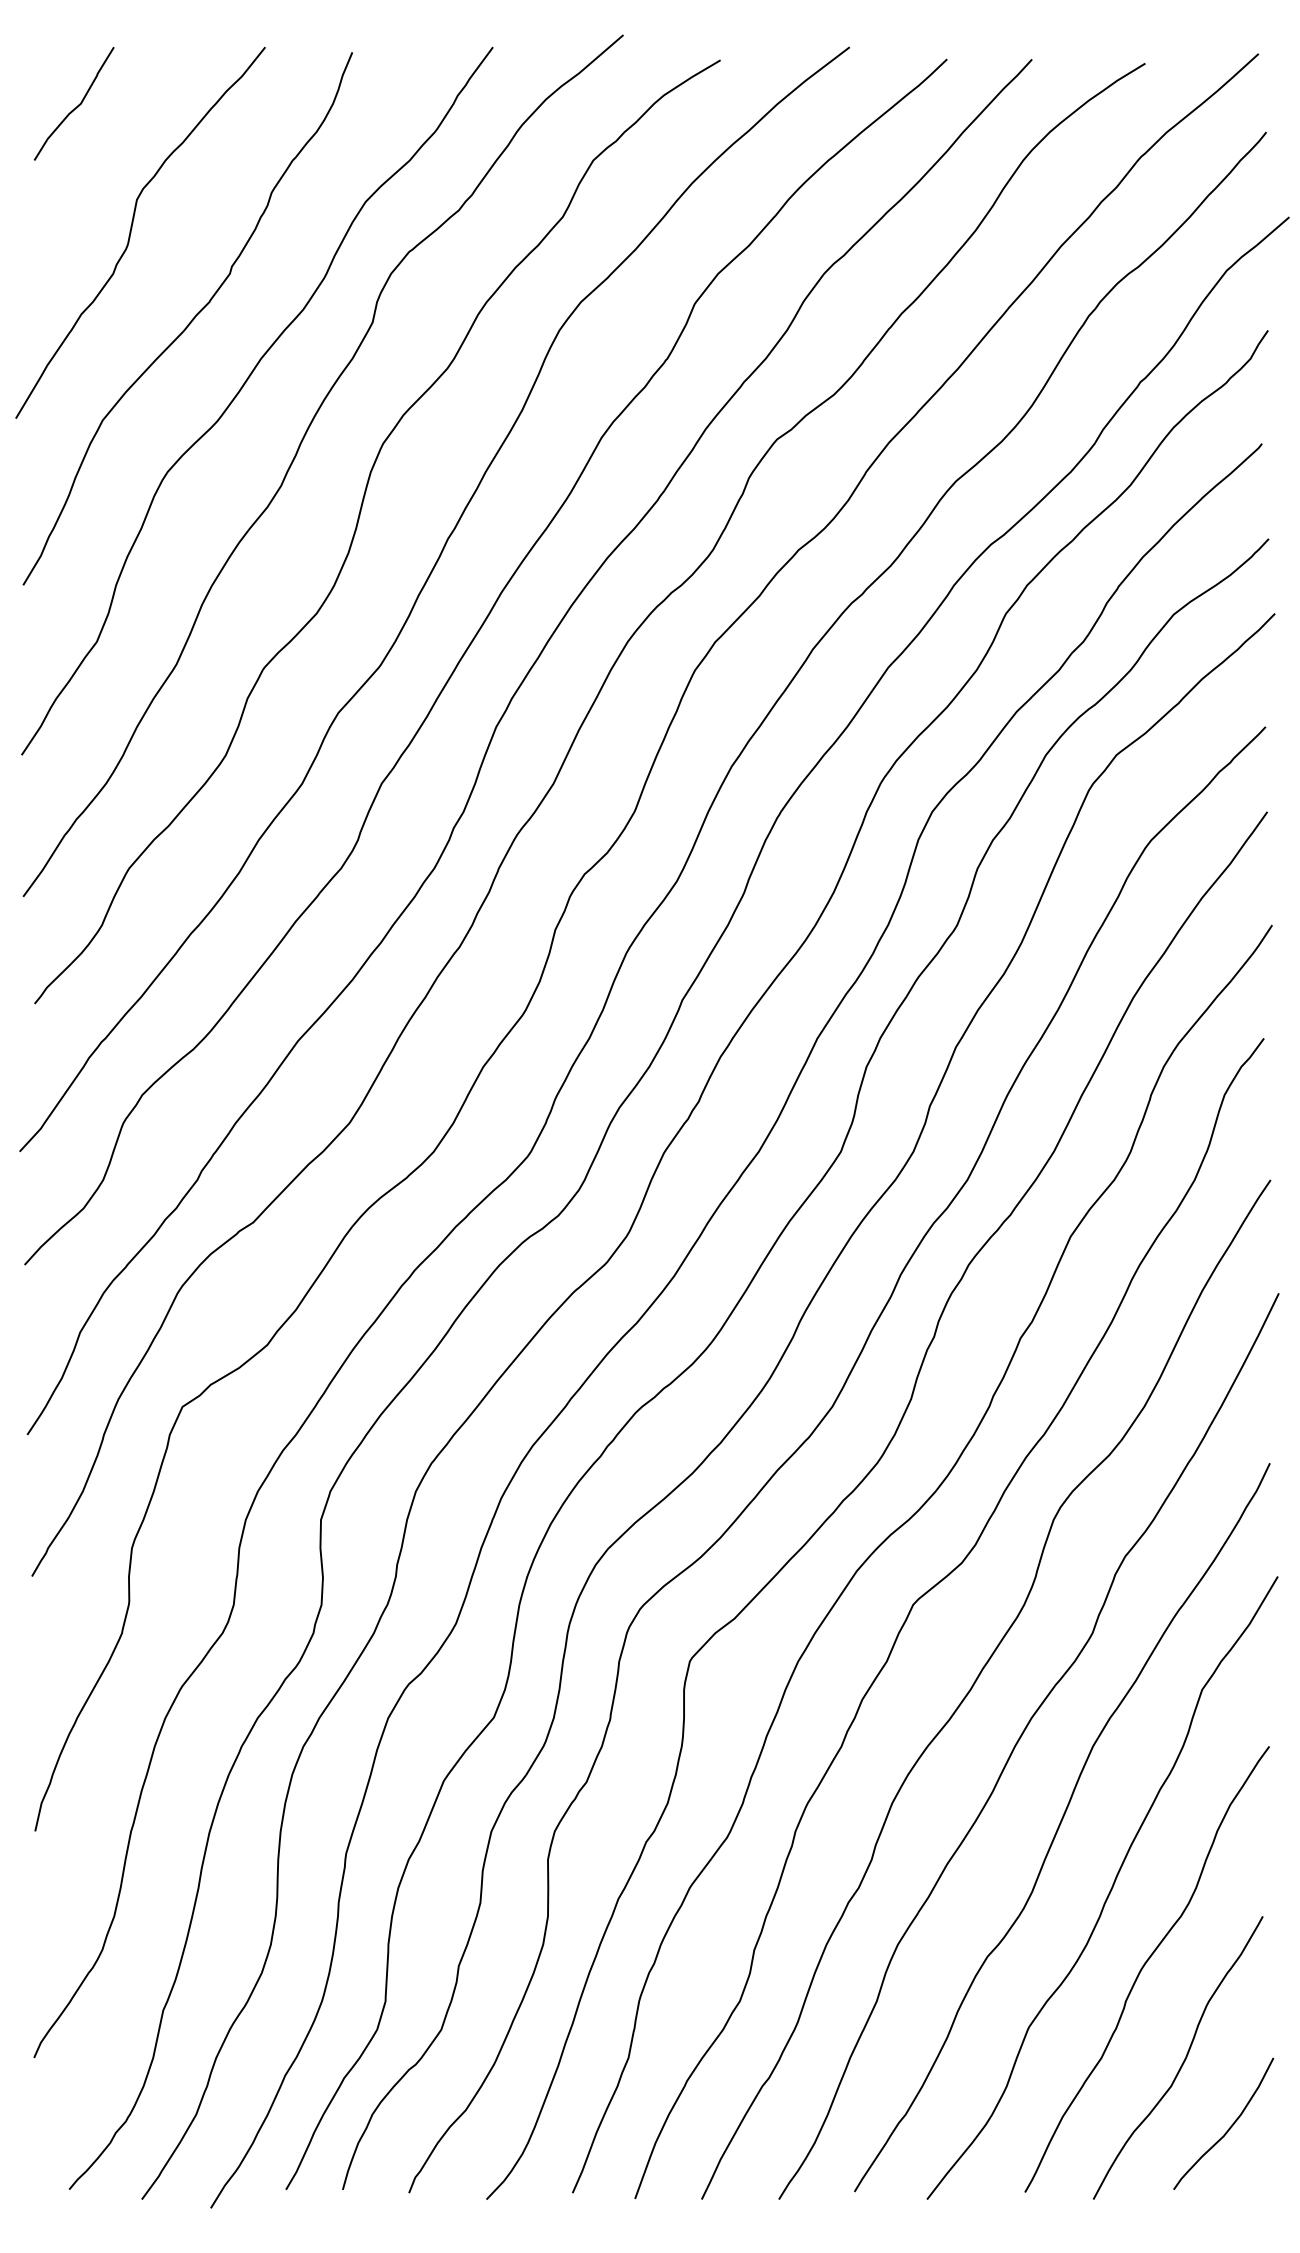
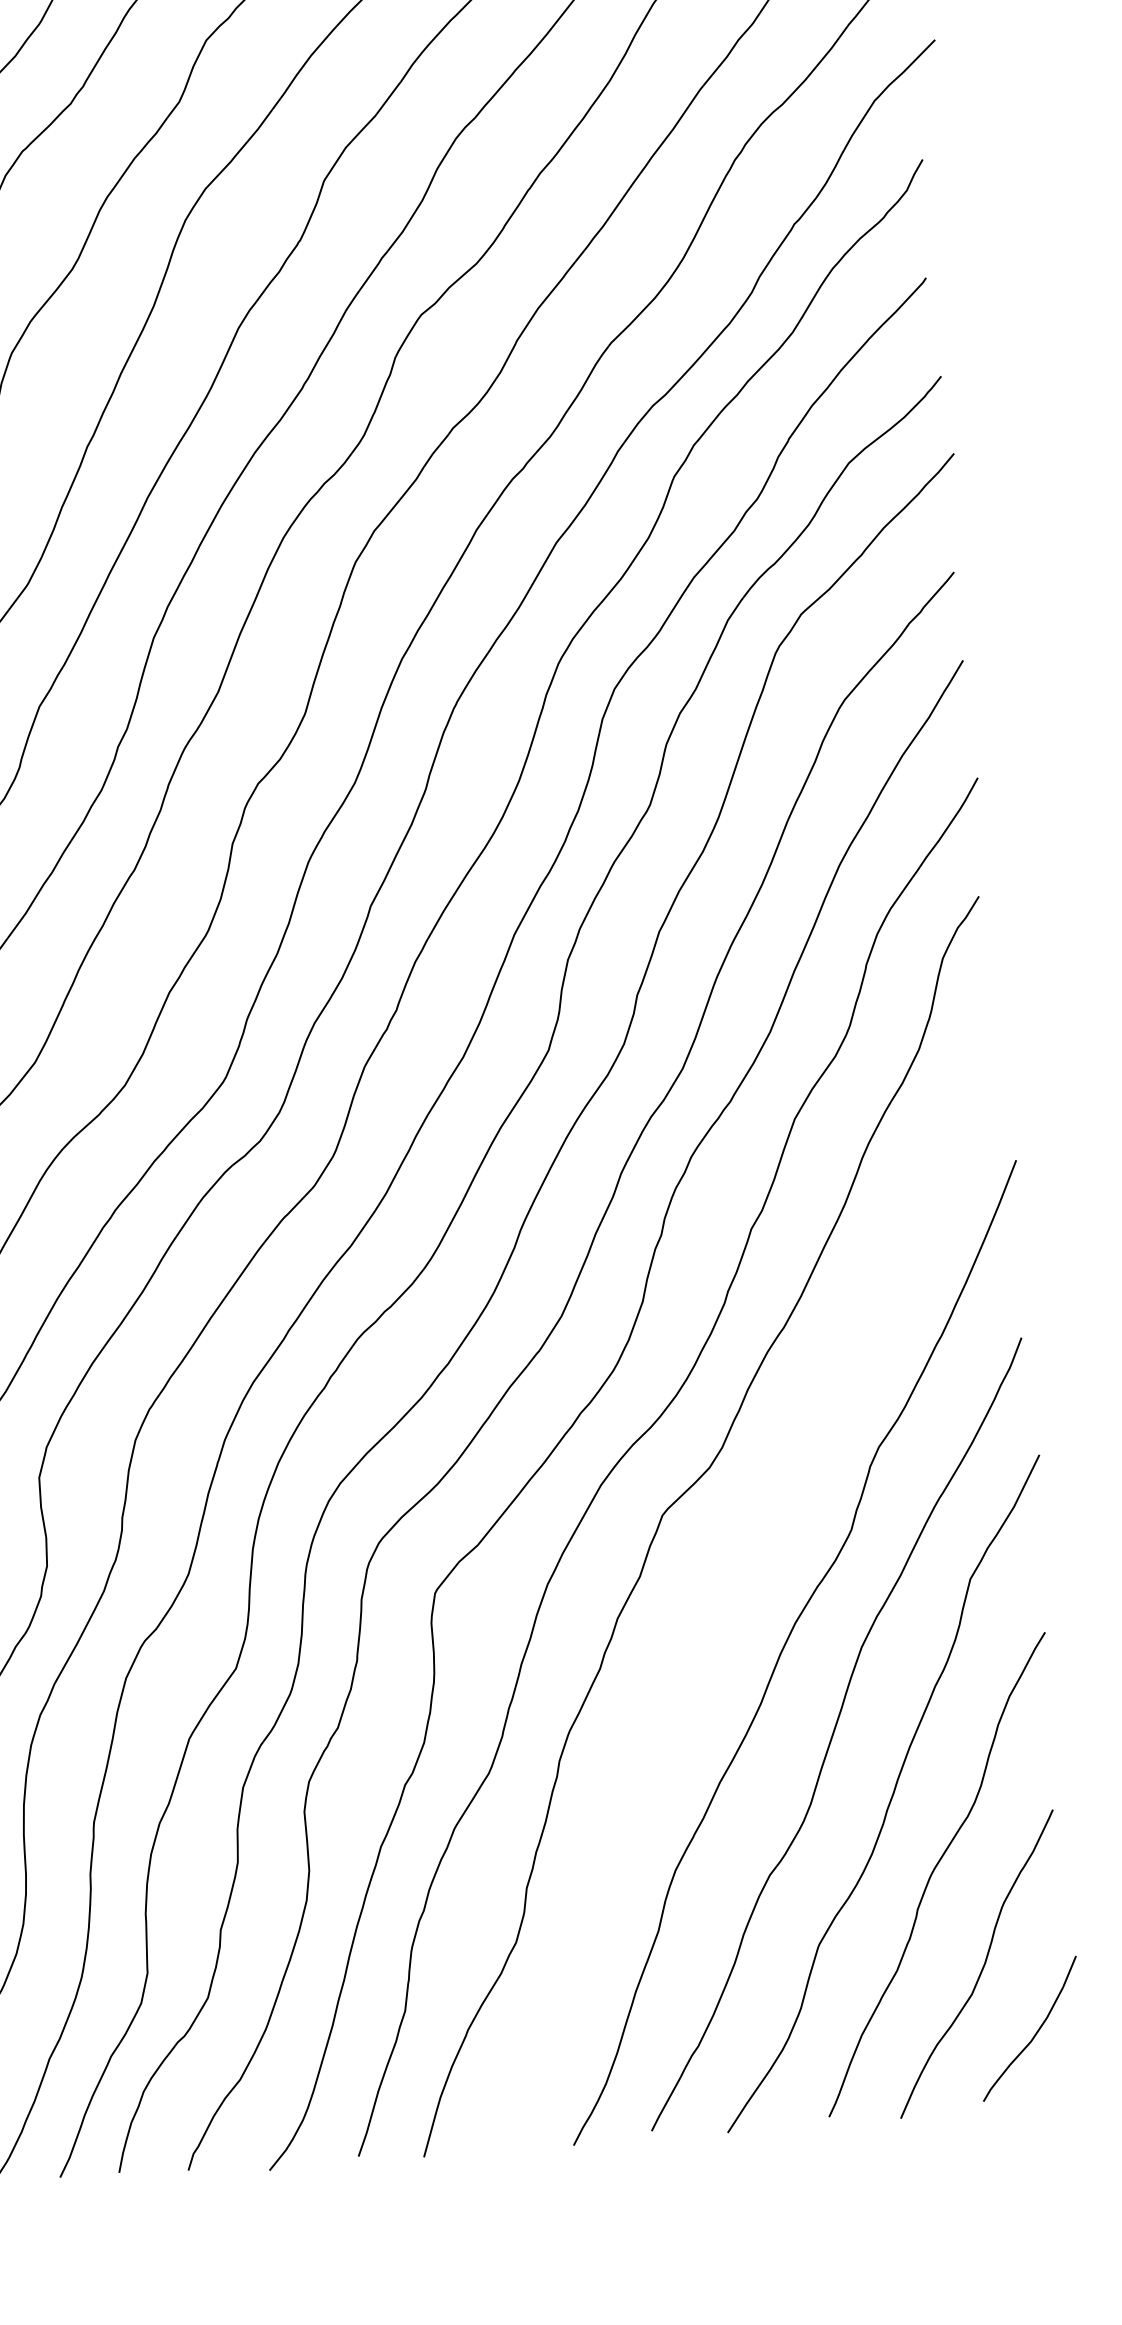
curve: (975, 1683) -> (734, 1592), removed

